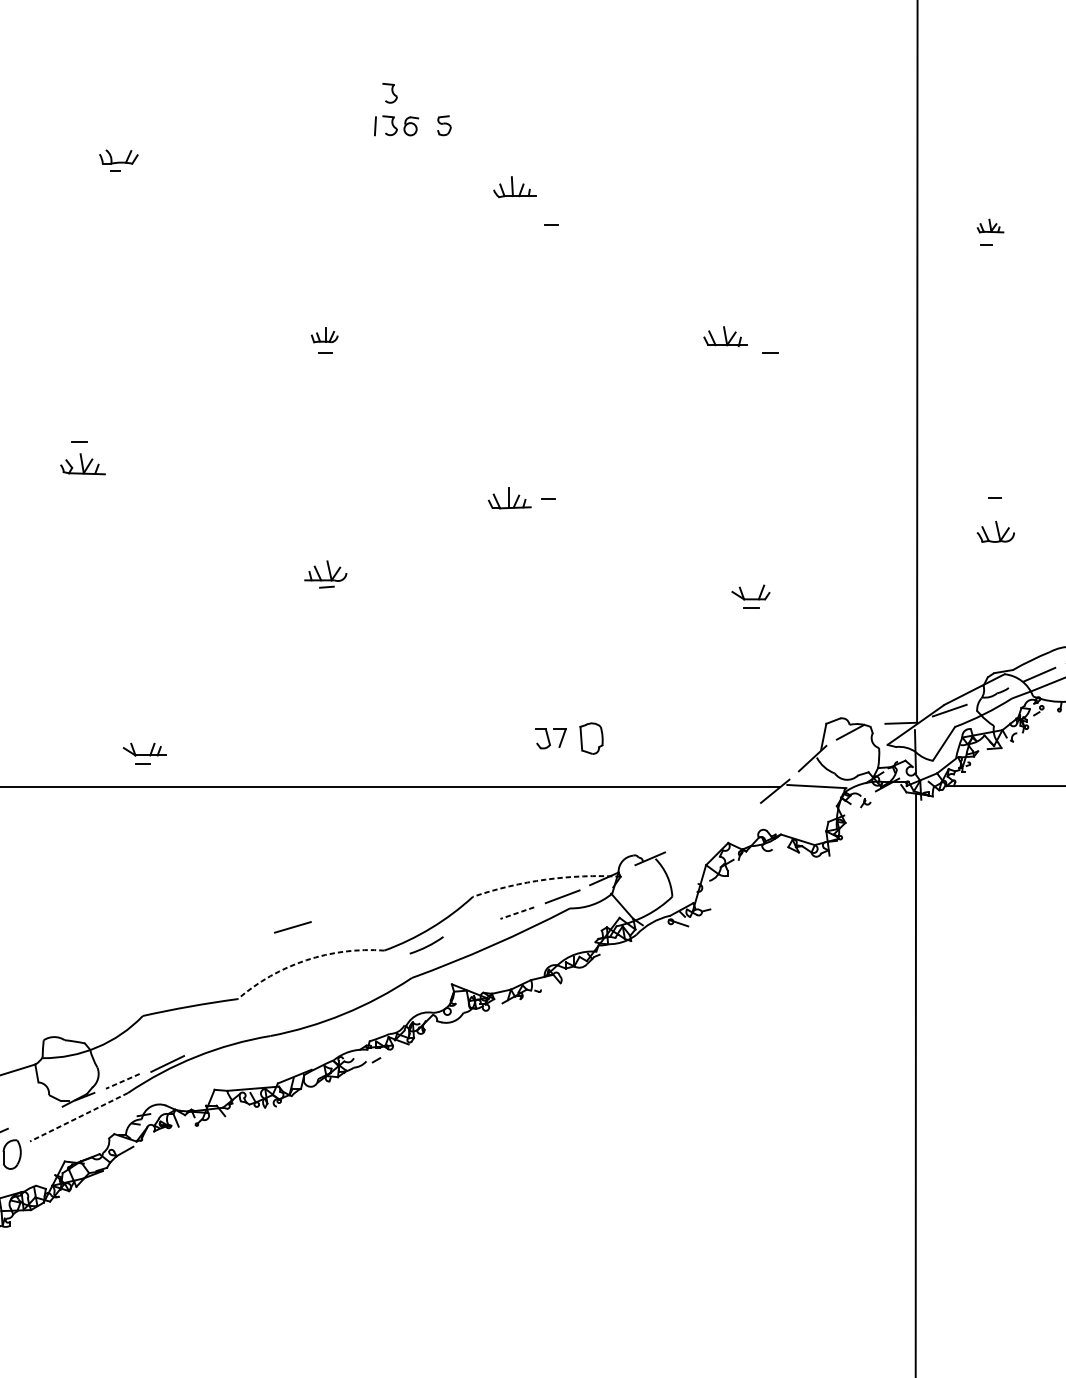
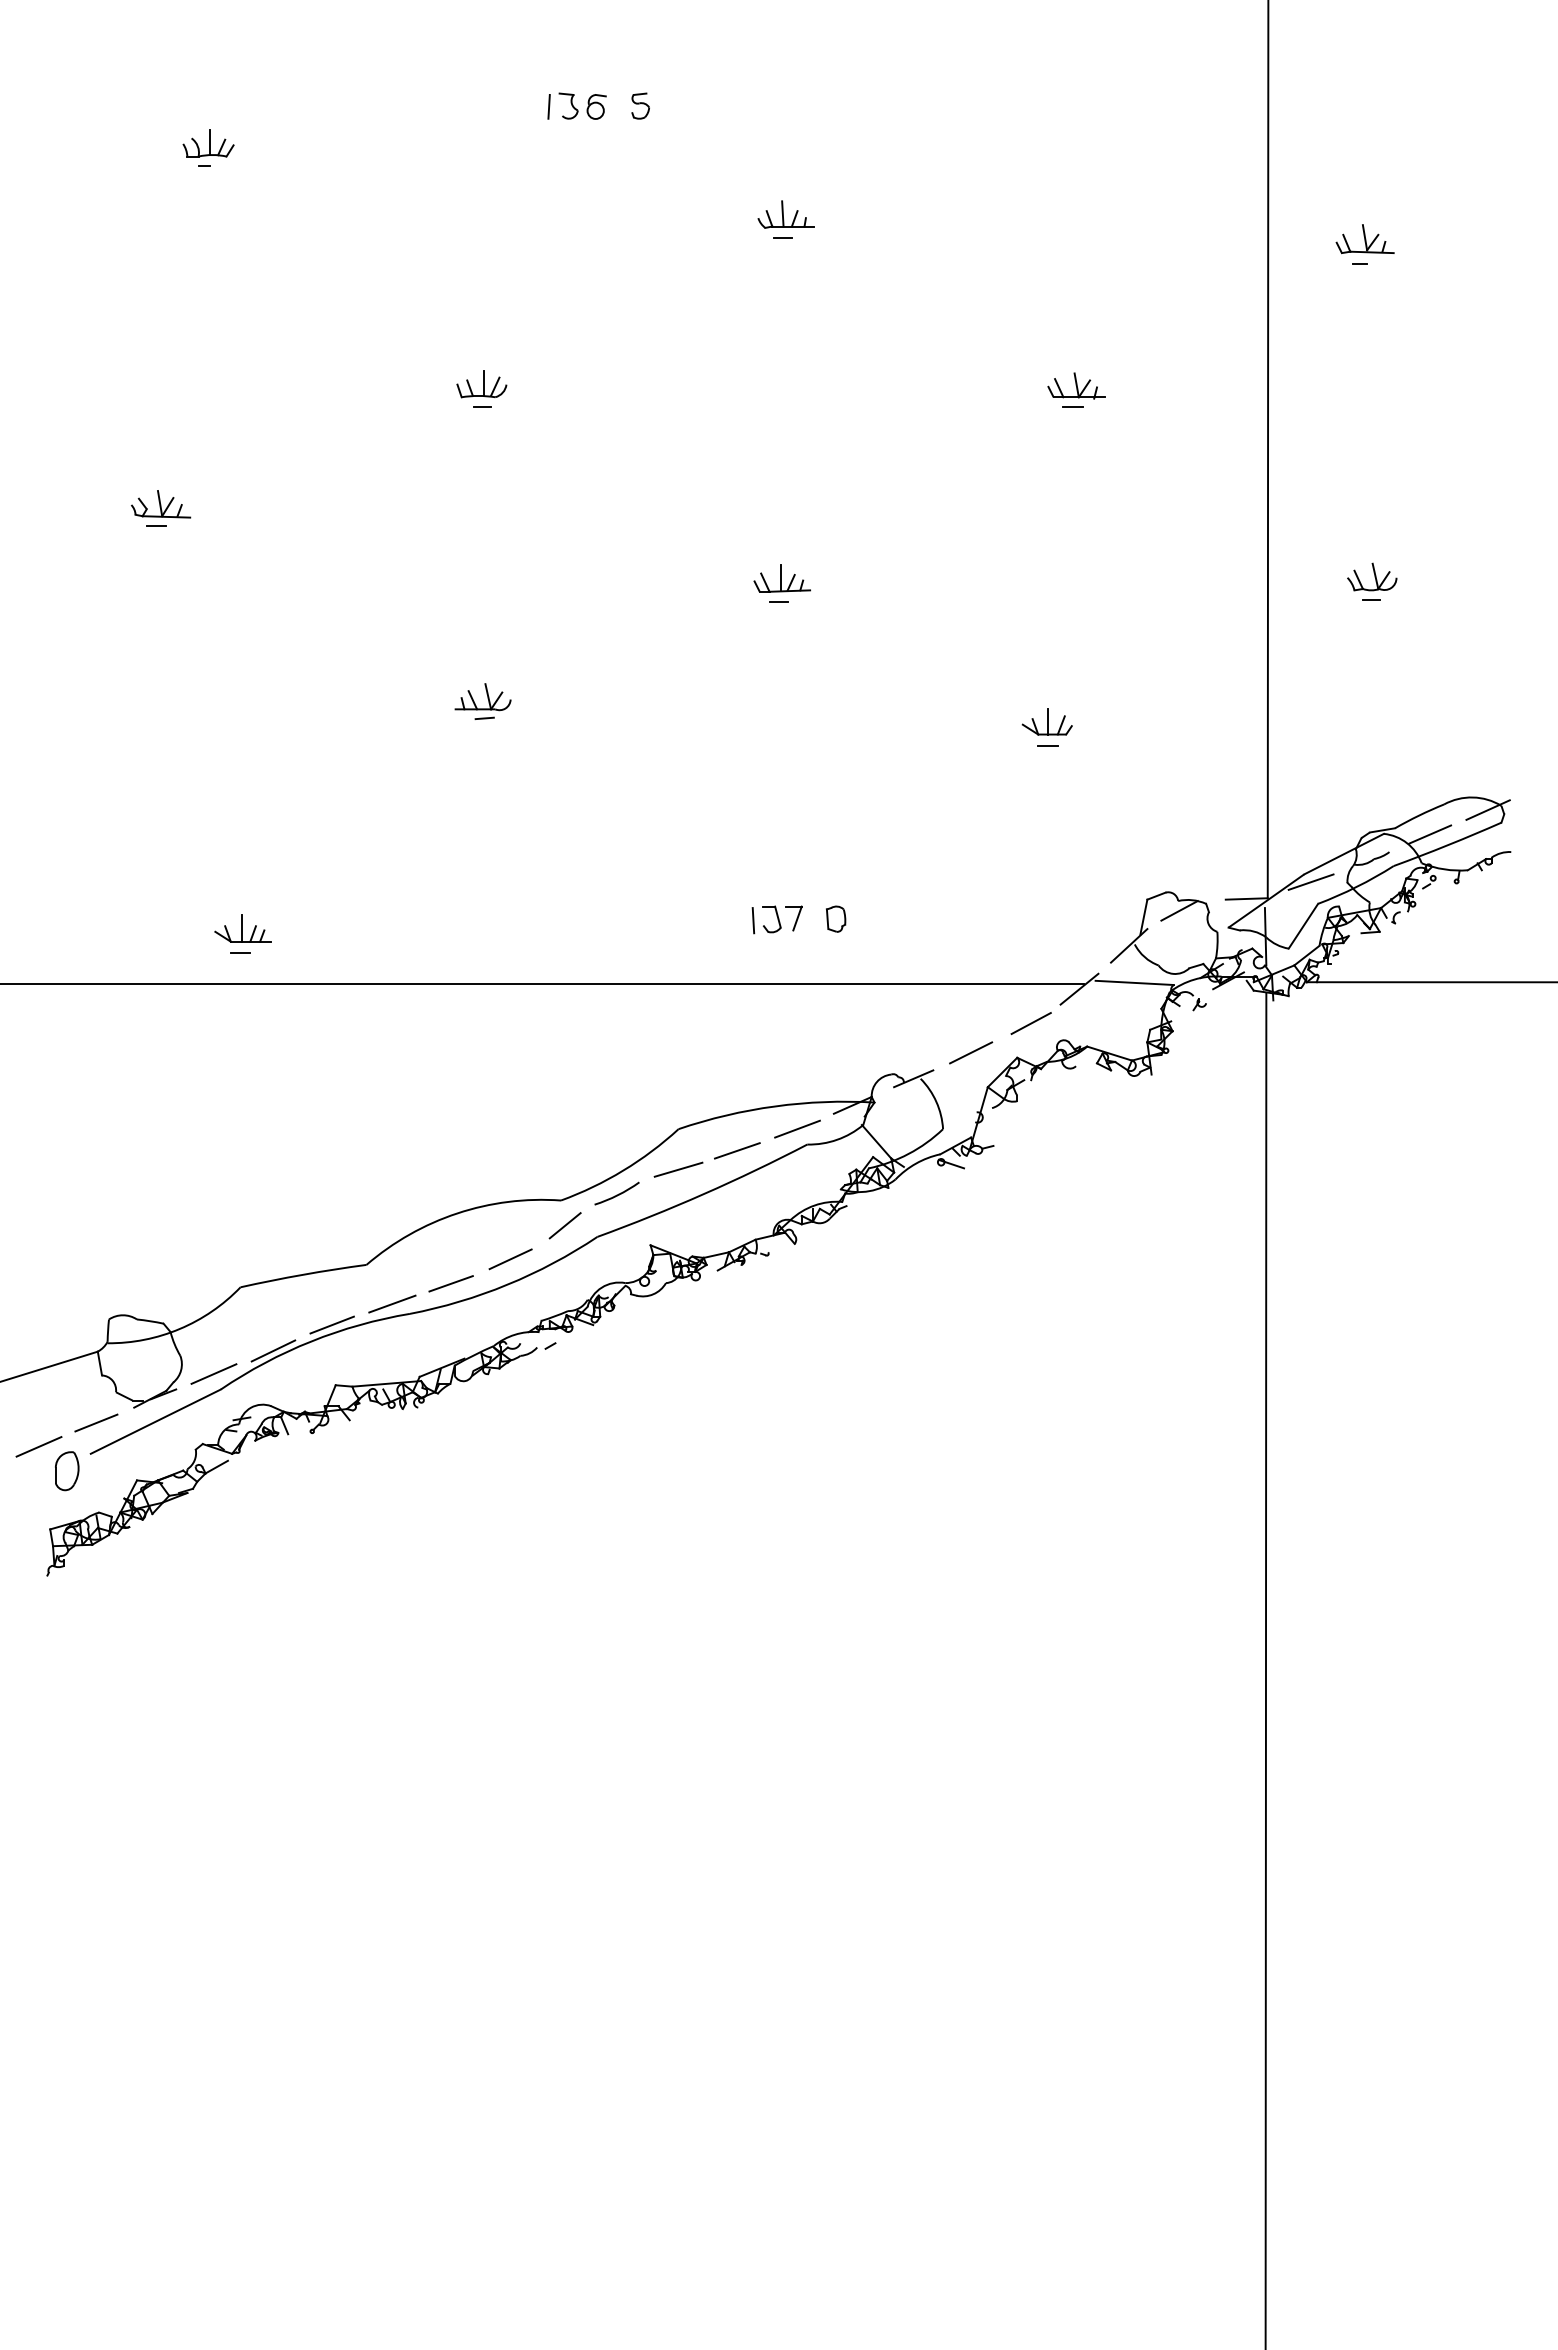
part: (390, 92) -> (568, 62), removed
line: (119, 153) -> (209, 142), added
part: (514, 187) -> (785, 214), moved
part: (989, 226) -> (1364, 239), size x1.67
part: (324, 335) -> (481, 384), size x1.43
part: (725, 336) -> (1076, 385), moved
part: (83, 464) -> (161, 504), moved
part: (509, 498) -> (781, 578), moved
part: (996, 531) -> (1372, 576), moved
line: (751, 589) -> (1048, 721), added
part: (592, 738) -> (836, 918), size x0.62
line: (529, 739) -> (753, 920), added
line: (143, 745) -> (241, 928), added
line: (738, 817) -> (1030, 1023), added
line: (693, 839) -> (971, 1052), added
arc: (546, 879) -> (775, 1106), dashed -> solid
line: (517, 912) -> (737, 1150), dashed -> solid
line: (292, 927) -> (678, 1169), moved
arc: (306, 960) -> (457, 1213), dashed -> solid
line: (387, 969) -> (564, 1225), added
line: (346, 995) -> (510, 1259), added
line: (301, 1013) -> (450, 1283), added
line: (257, 1028) -> (392, 1303), added
line: (211, 1044) -> (331, 1324), added
line: (122, 1081) -> (213, 1374), dashed -> solid
line: (34, 1117) -> (96, 1422), added
line: (78, 1117) -> (155, 1421), dashed -> solid

